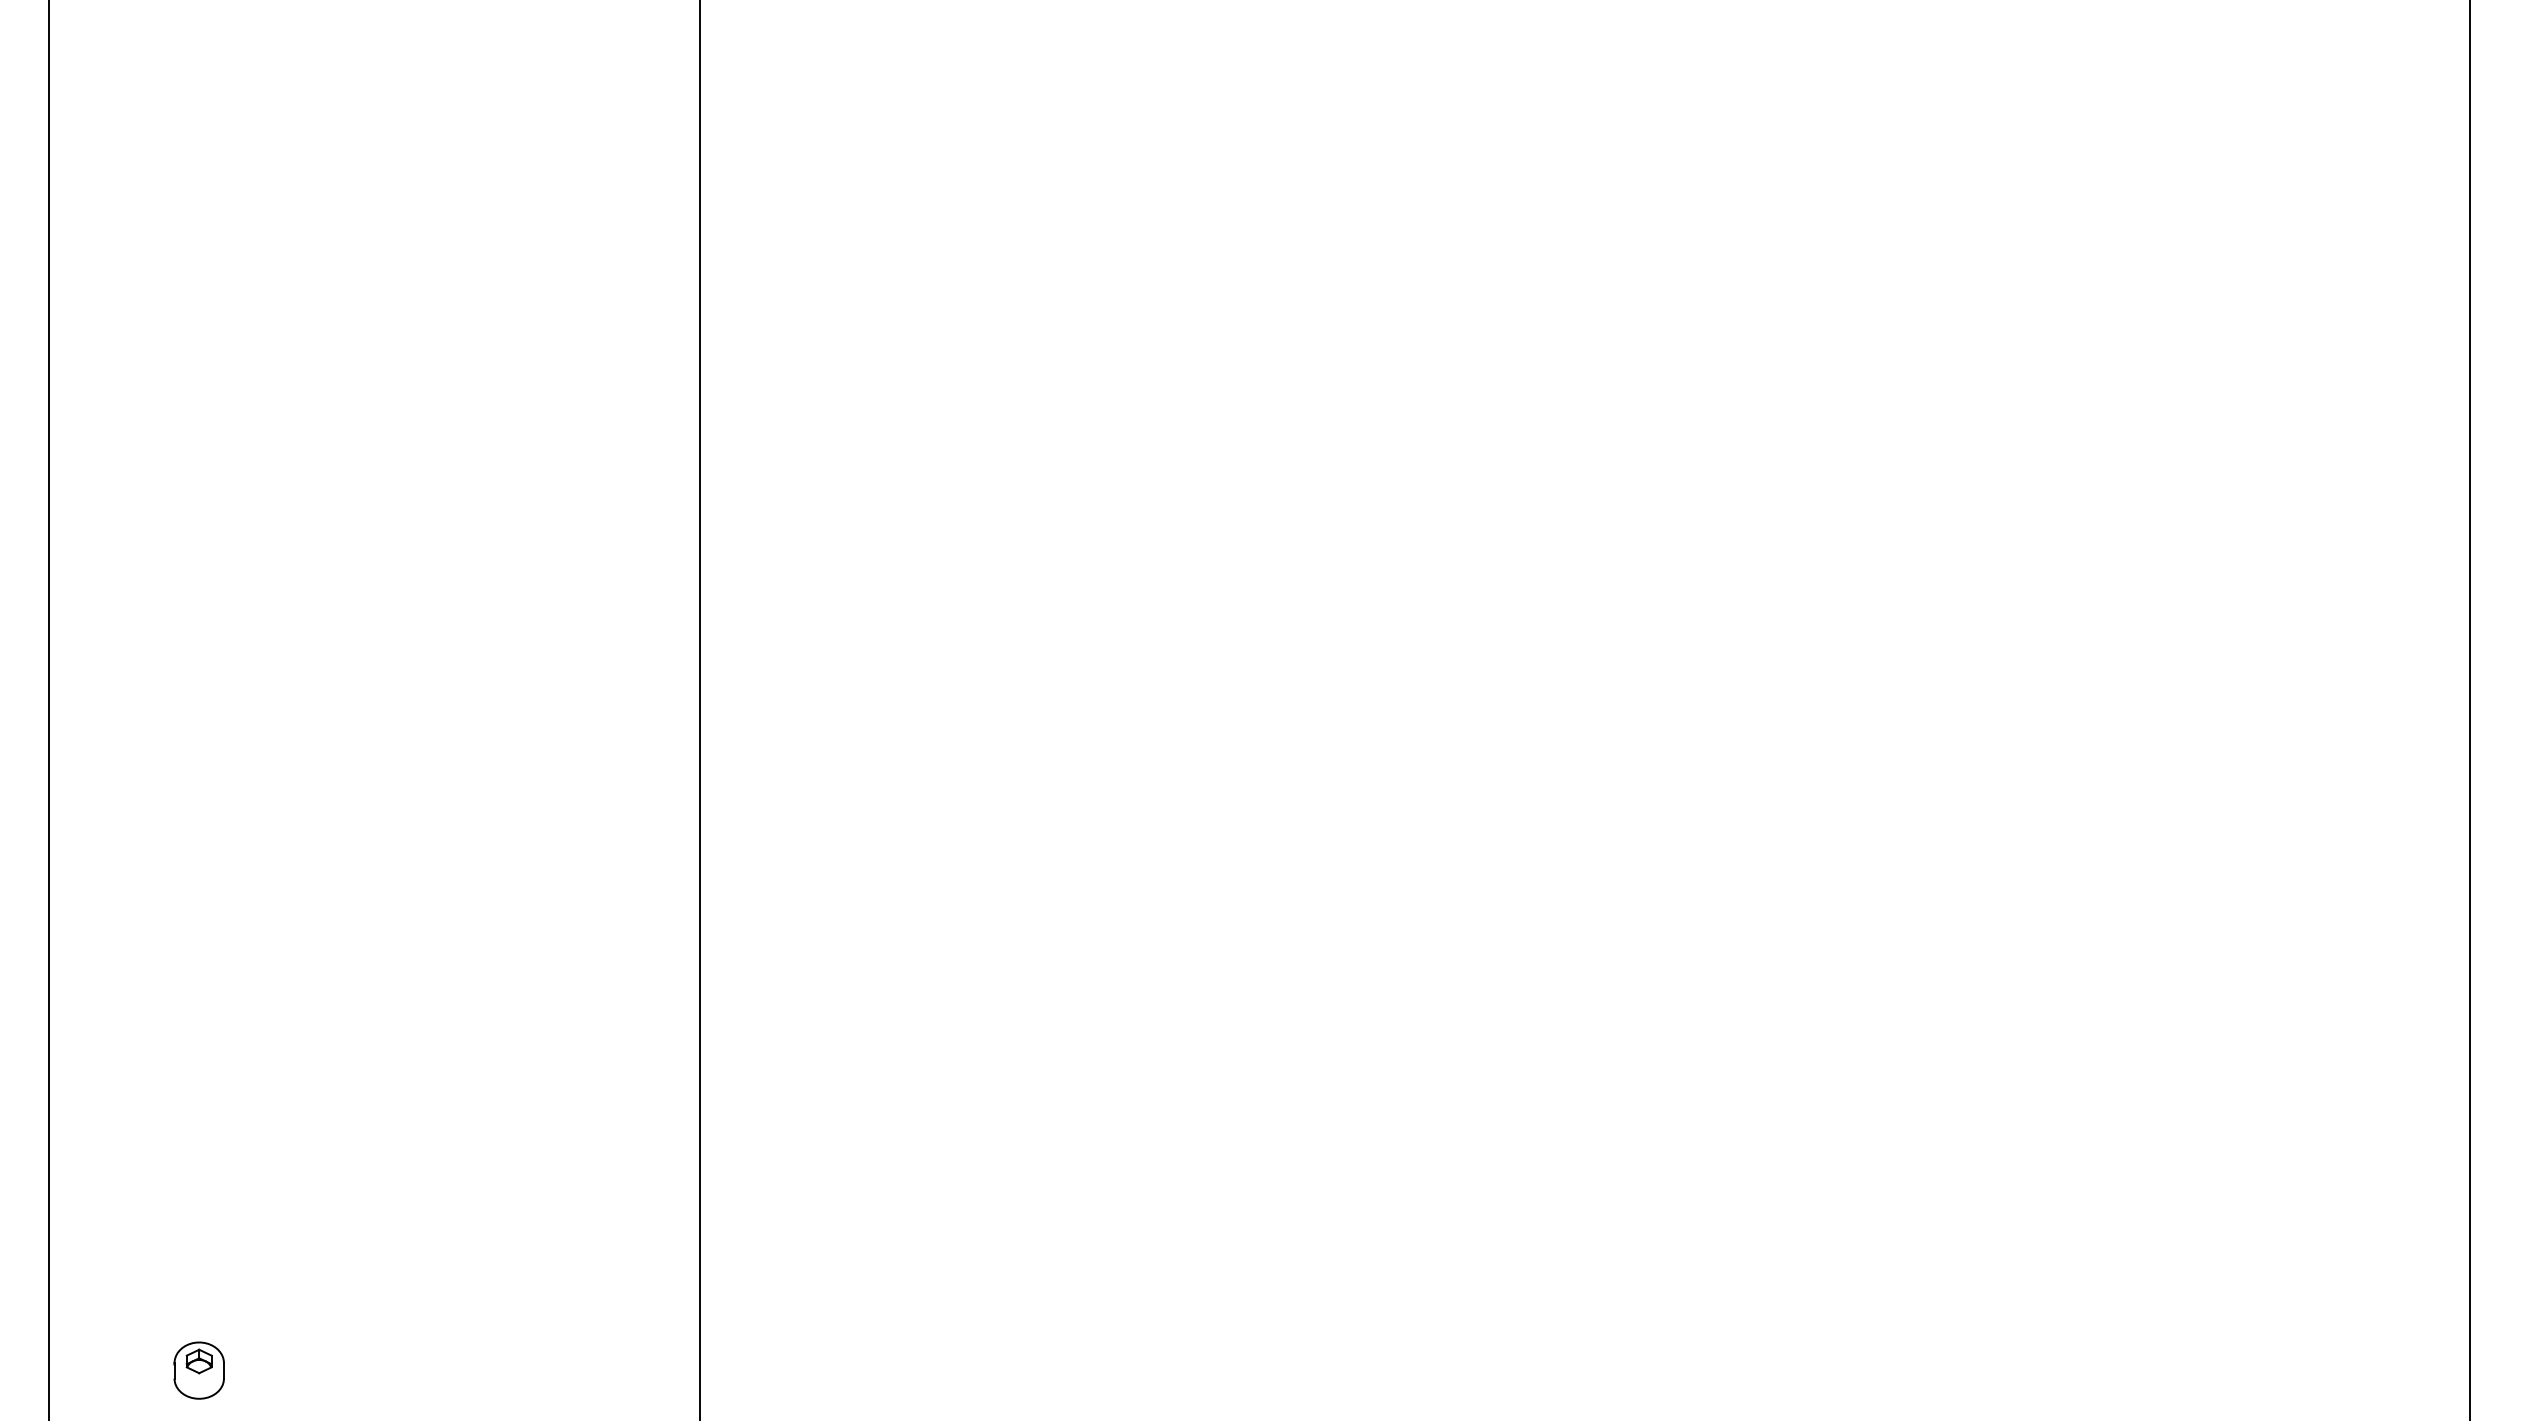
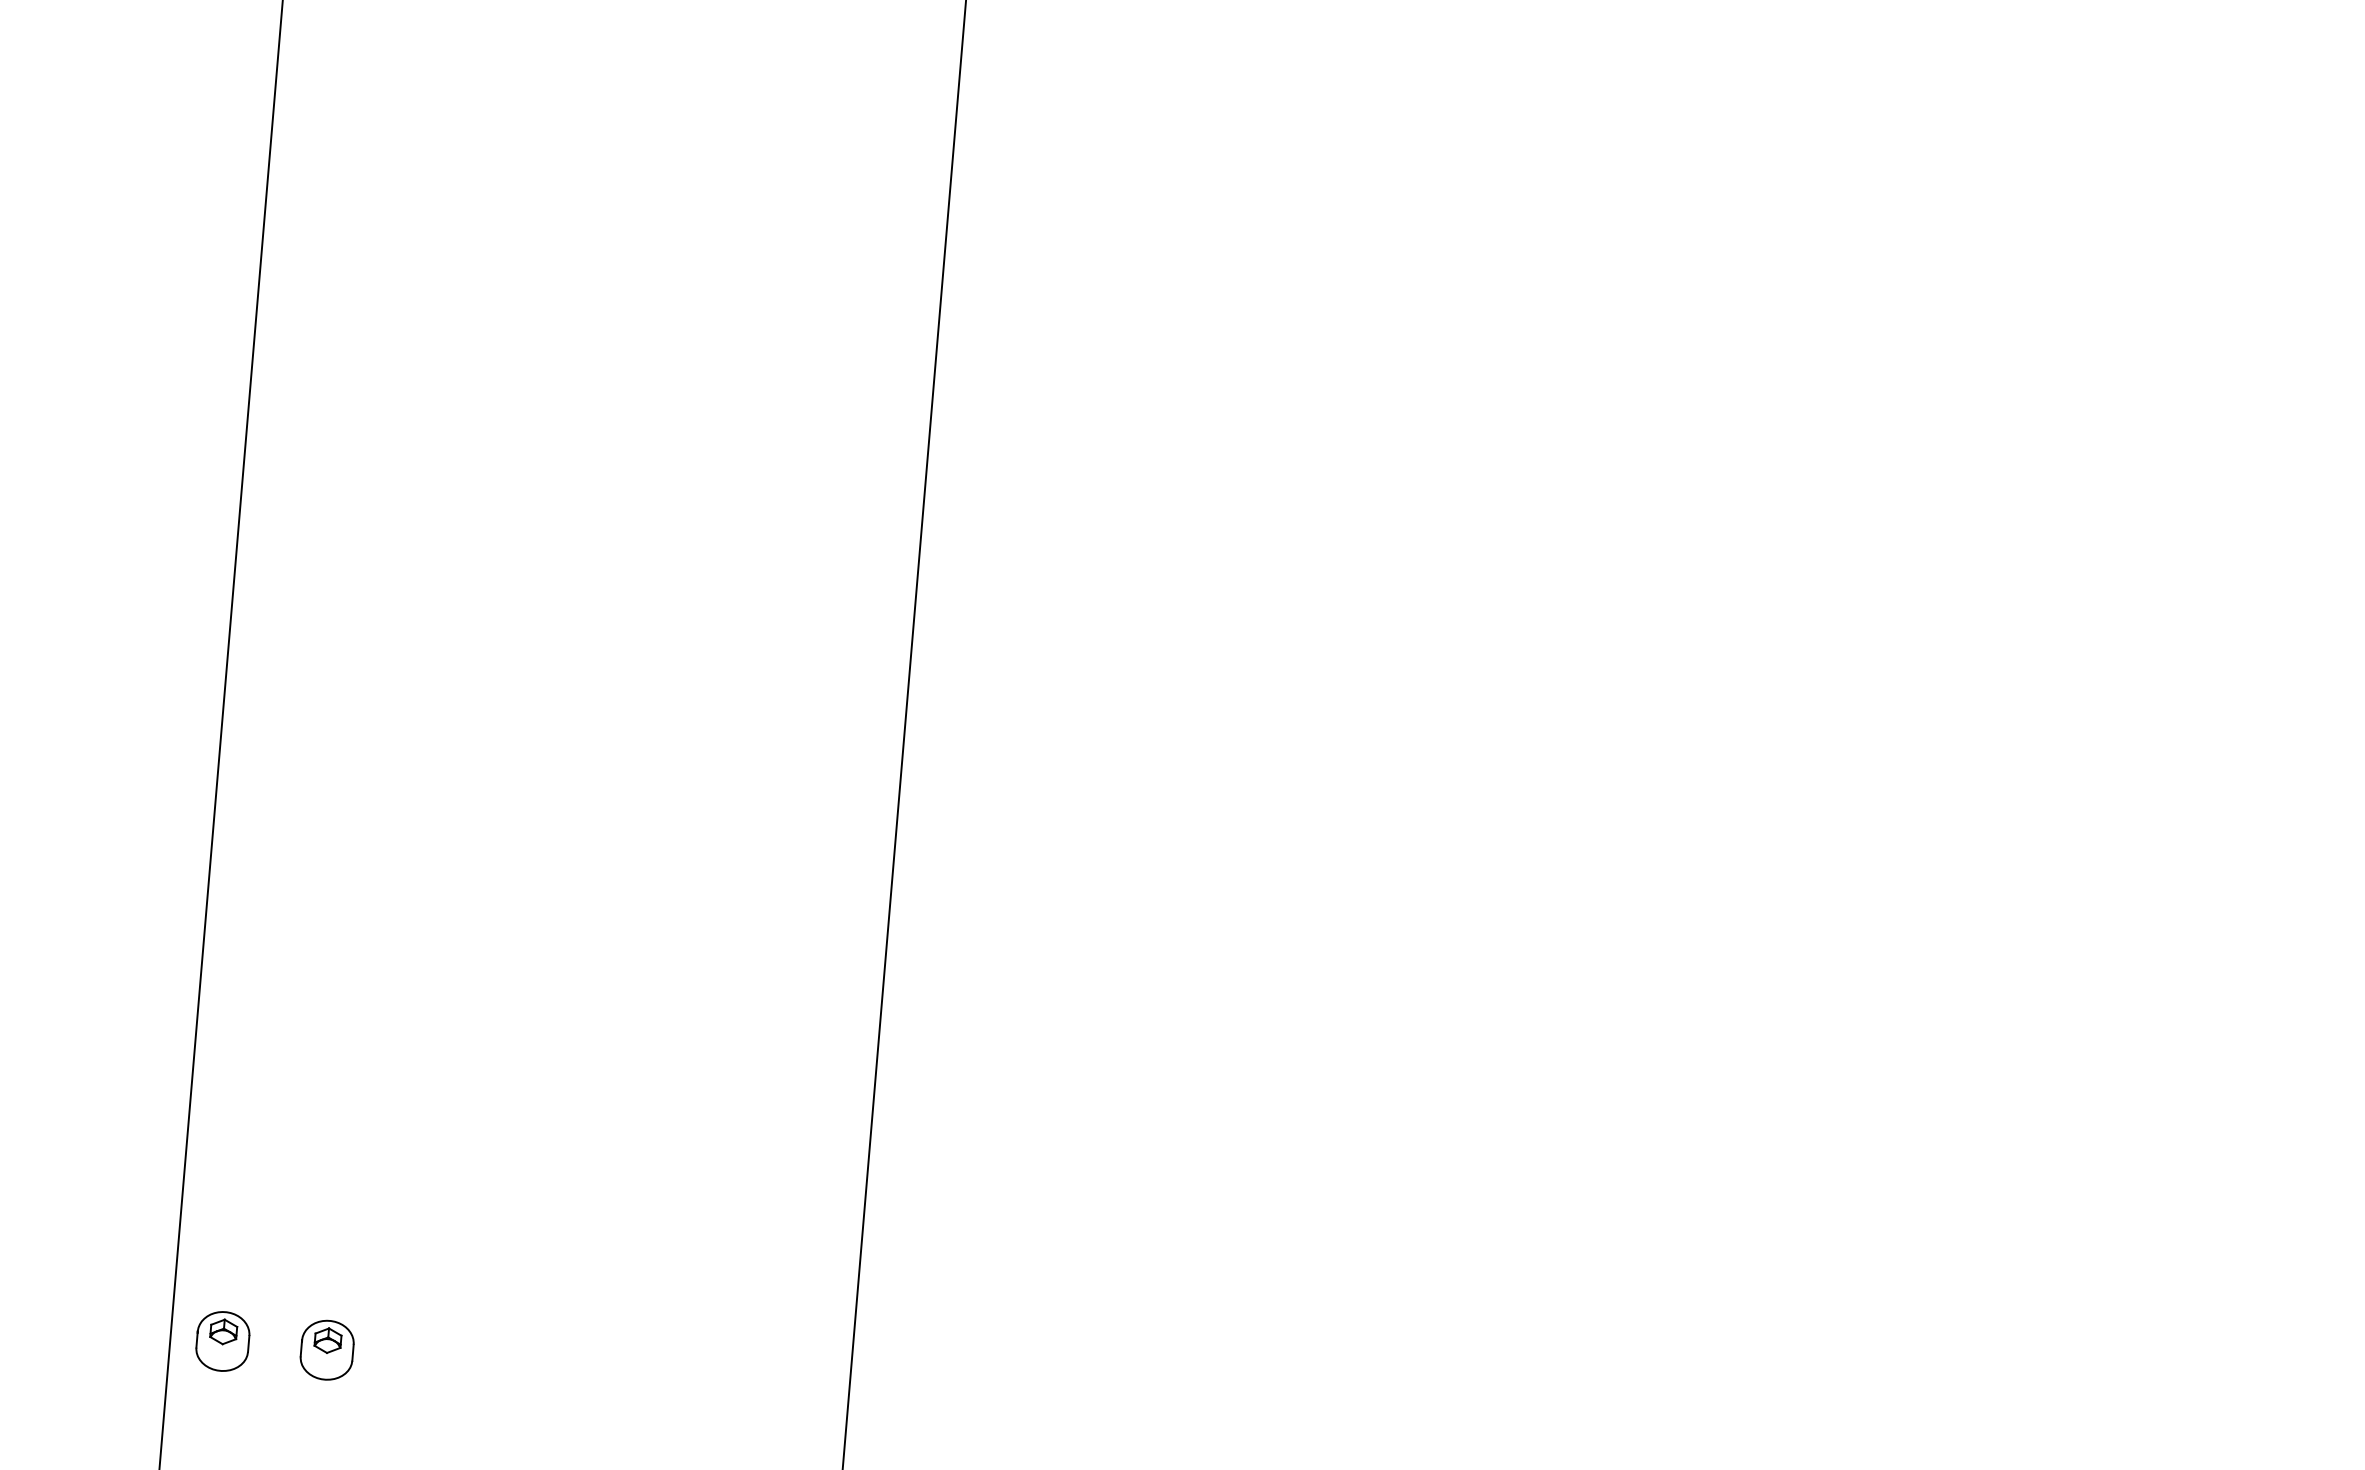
part: (98, 1370) -> (222, 1341), added

